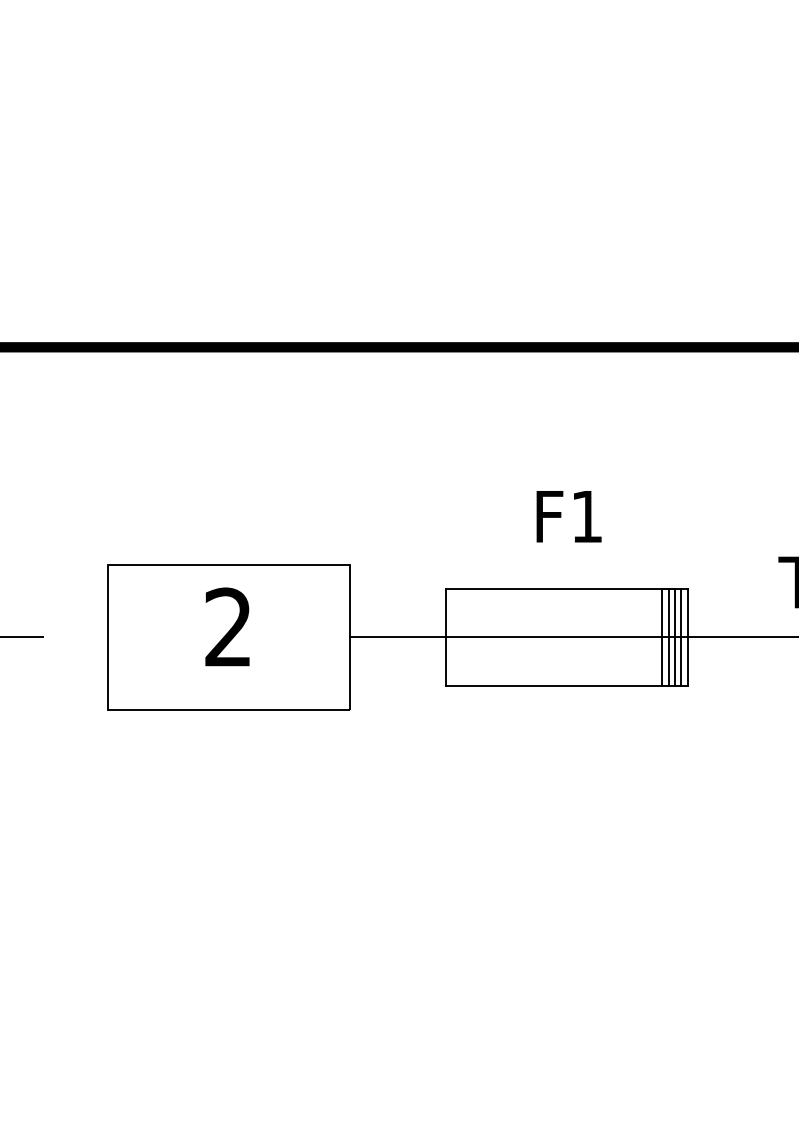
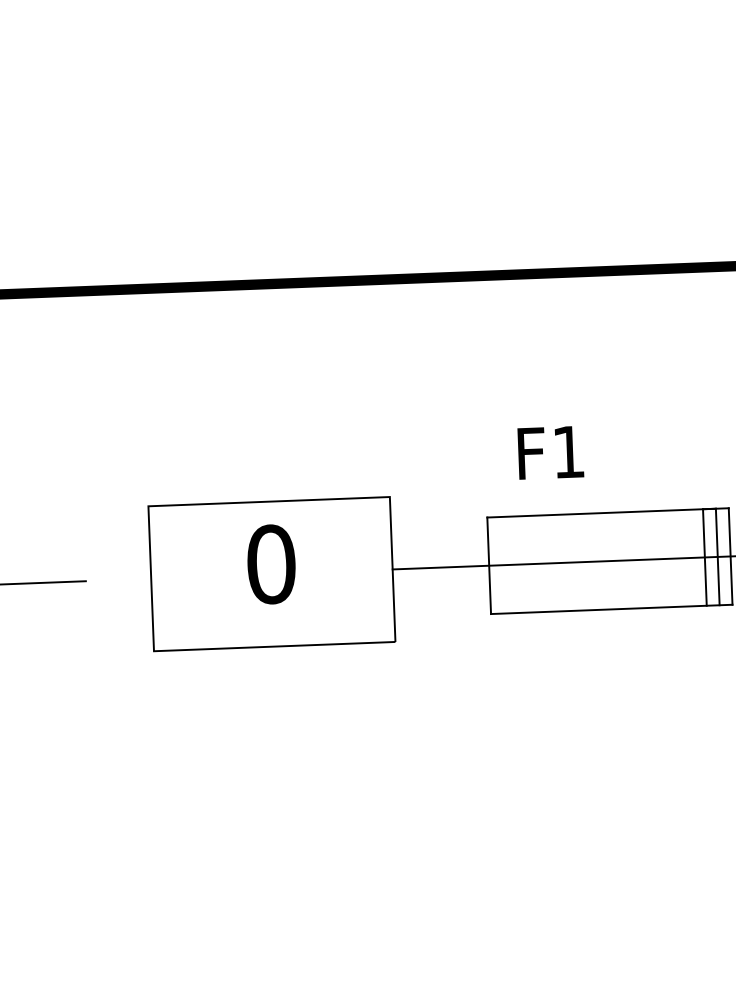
text: (568, 516) -> (550, 452), moved
text: (228, 627) -> (271, 564), 2 -> 0
line: (668, 636) -> (711, 556), removed
line: (681, 636) -> (724, 556), removed

